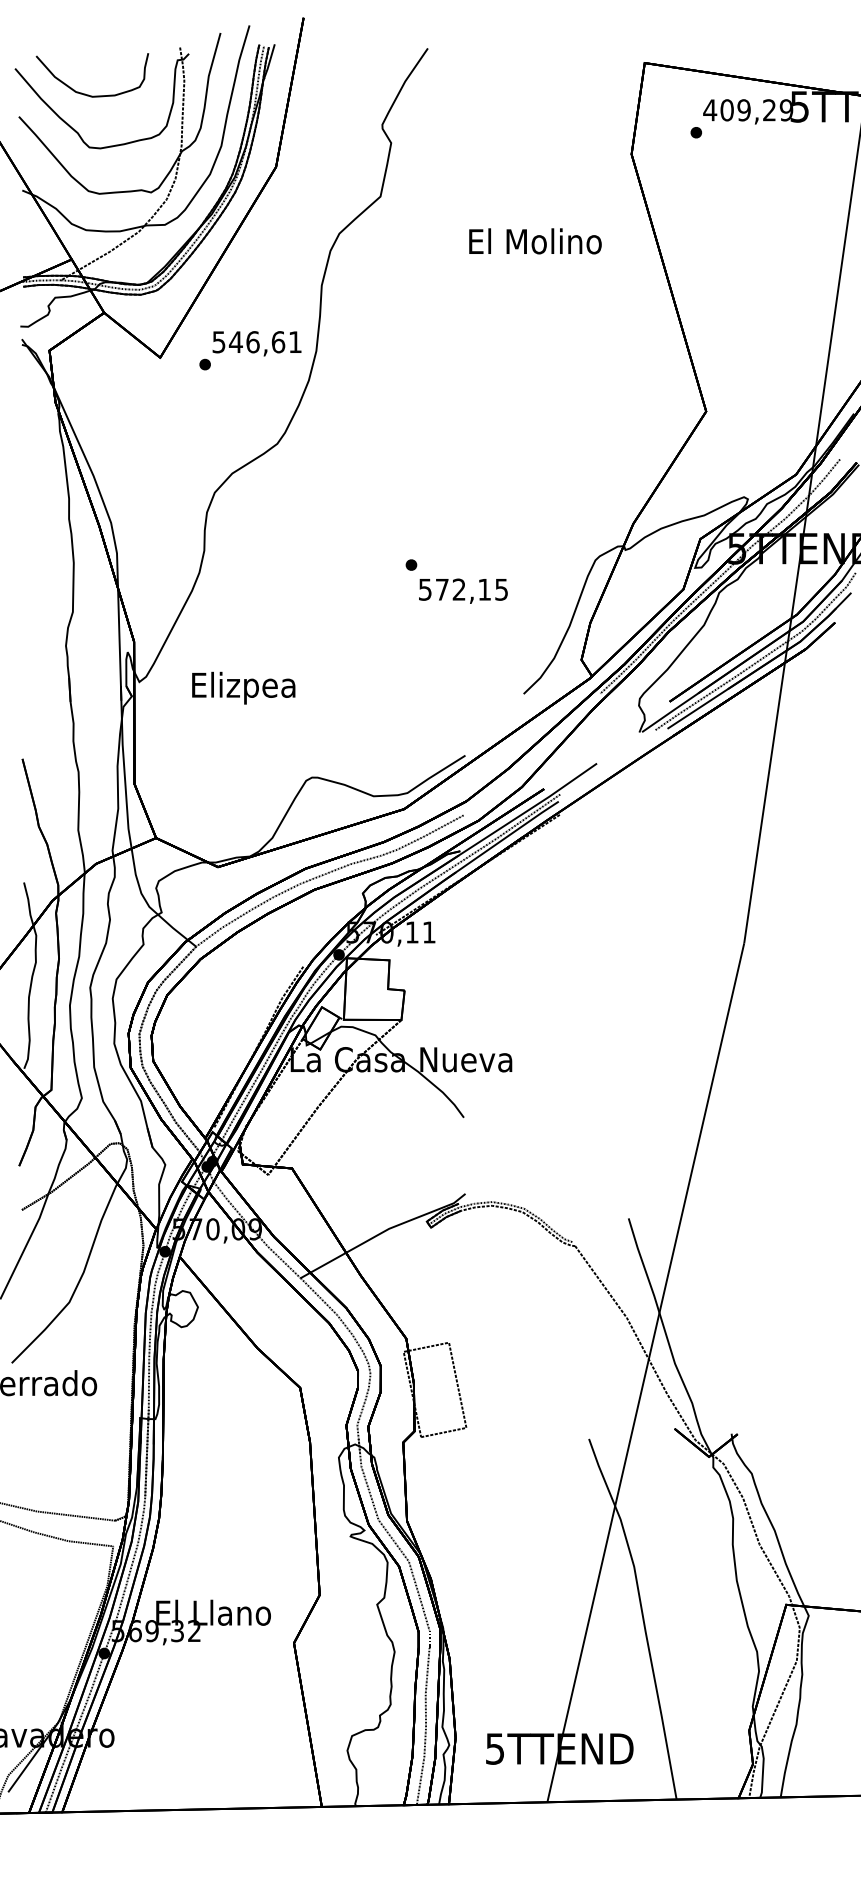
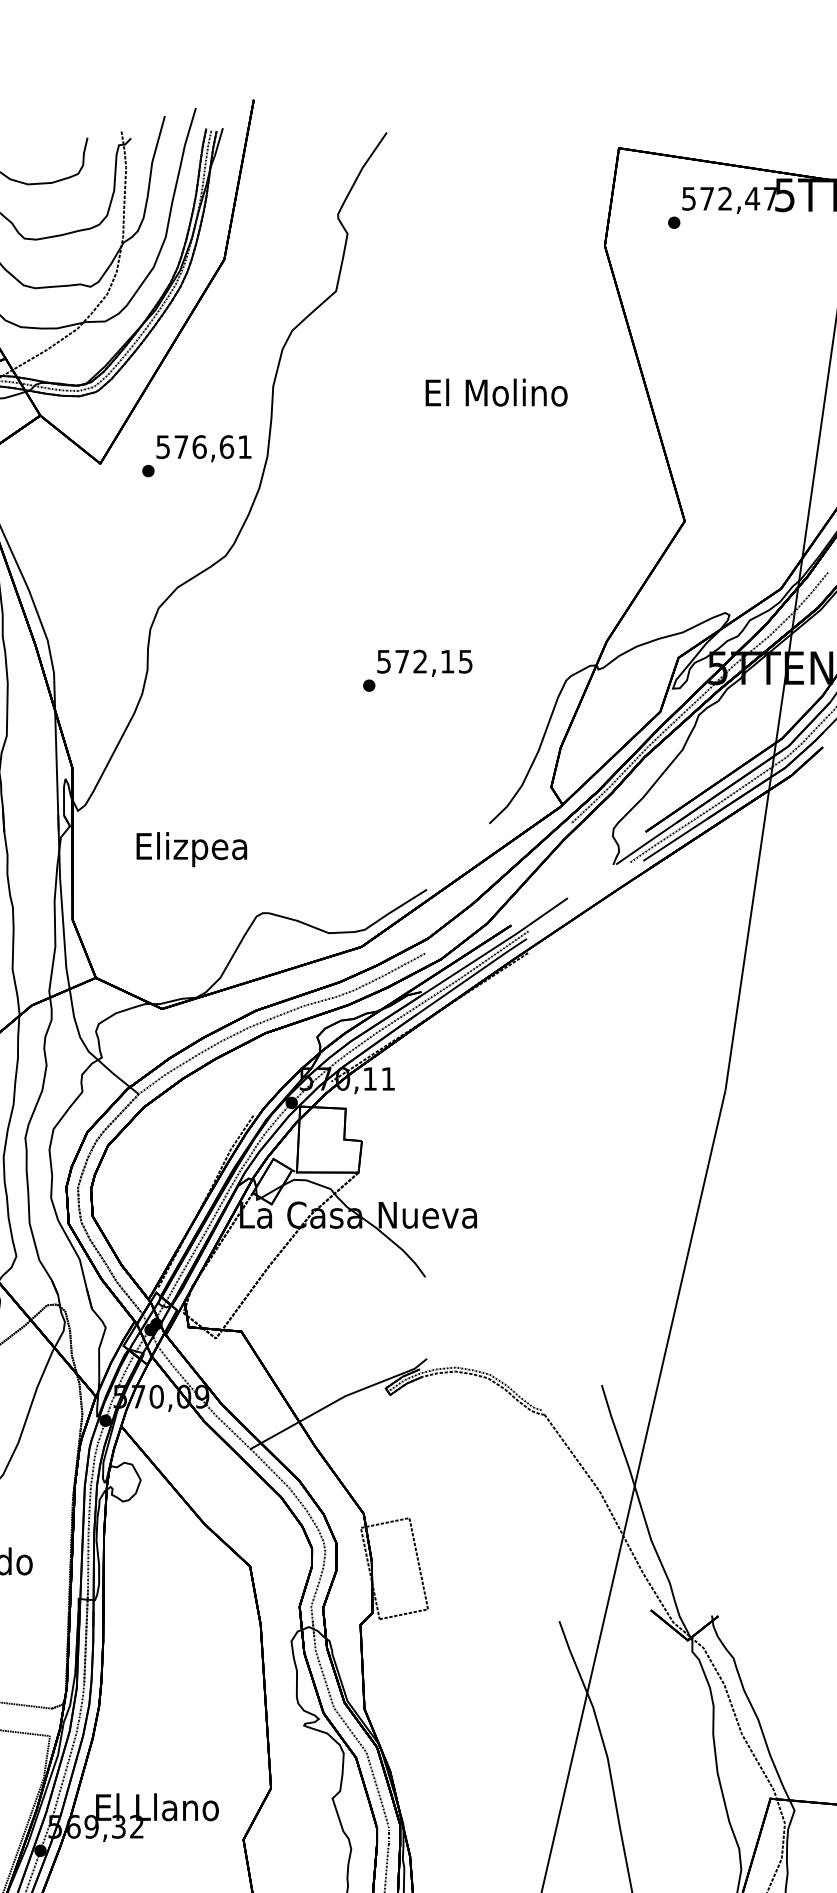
text: (748, 110) -> (730, 199), 409,29 -> 572,47
text: (535, 241) -> (496, 392), moved
text: (235, 341) -> (180, 446), 546,61 -> 576,61
text: (463, 590) -> (424, 662), moved
text: (243, 687) -> (191, 848), moved

